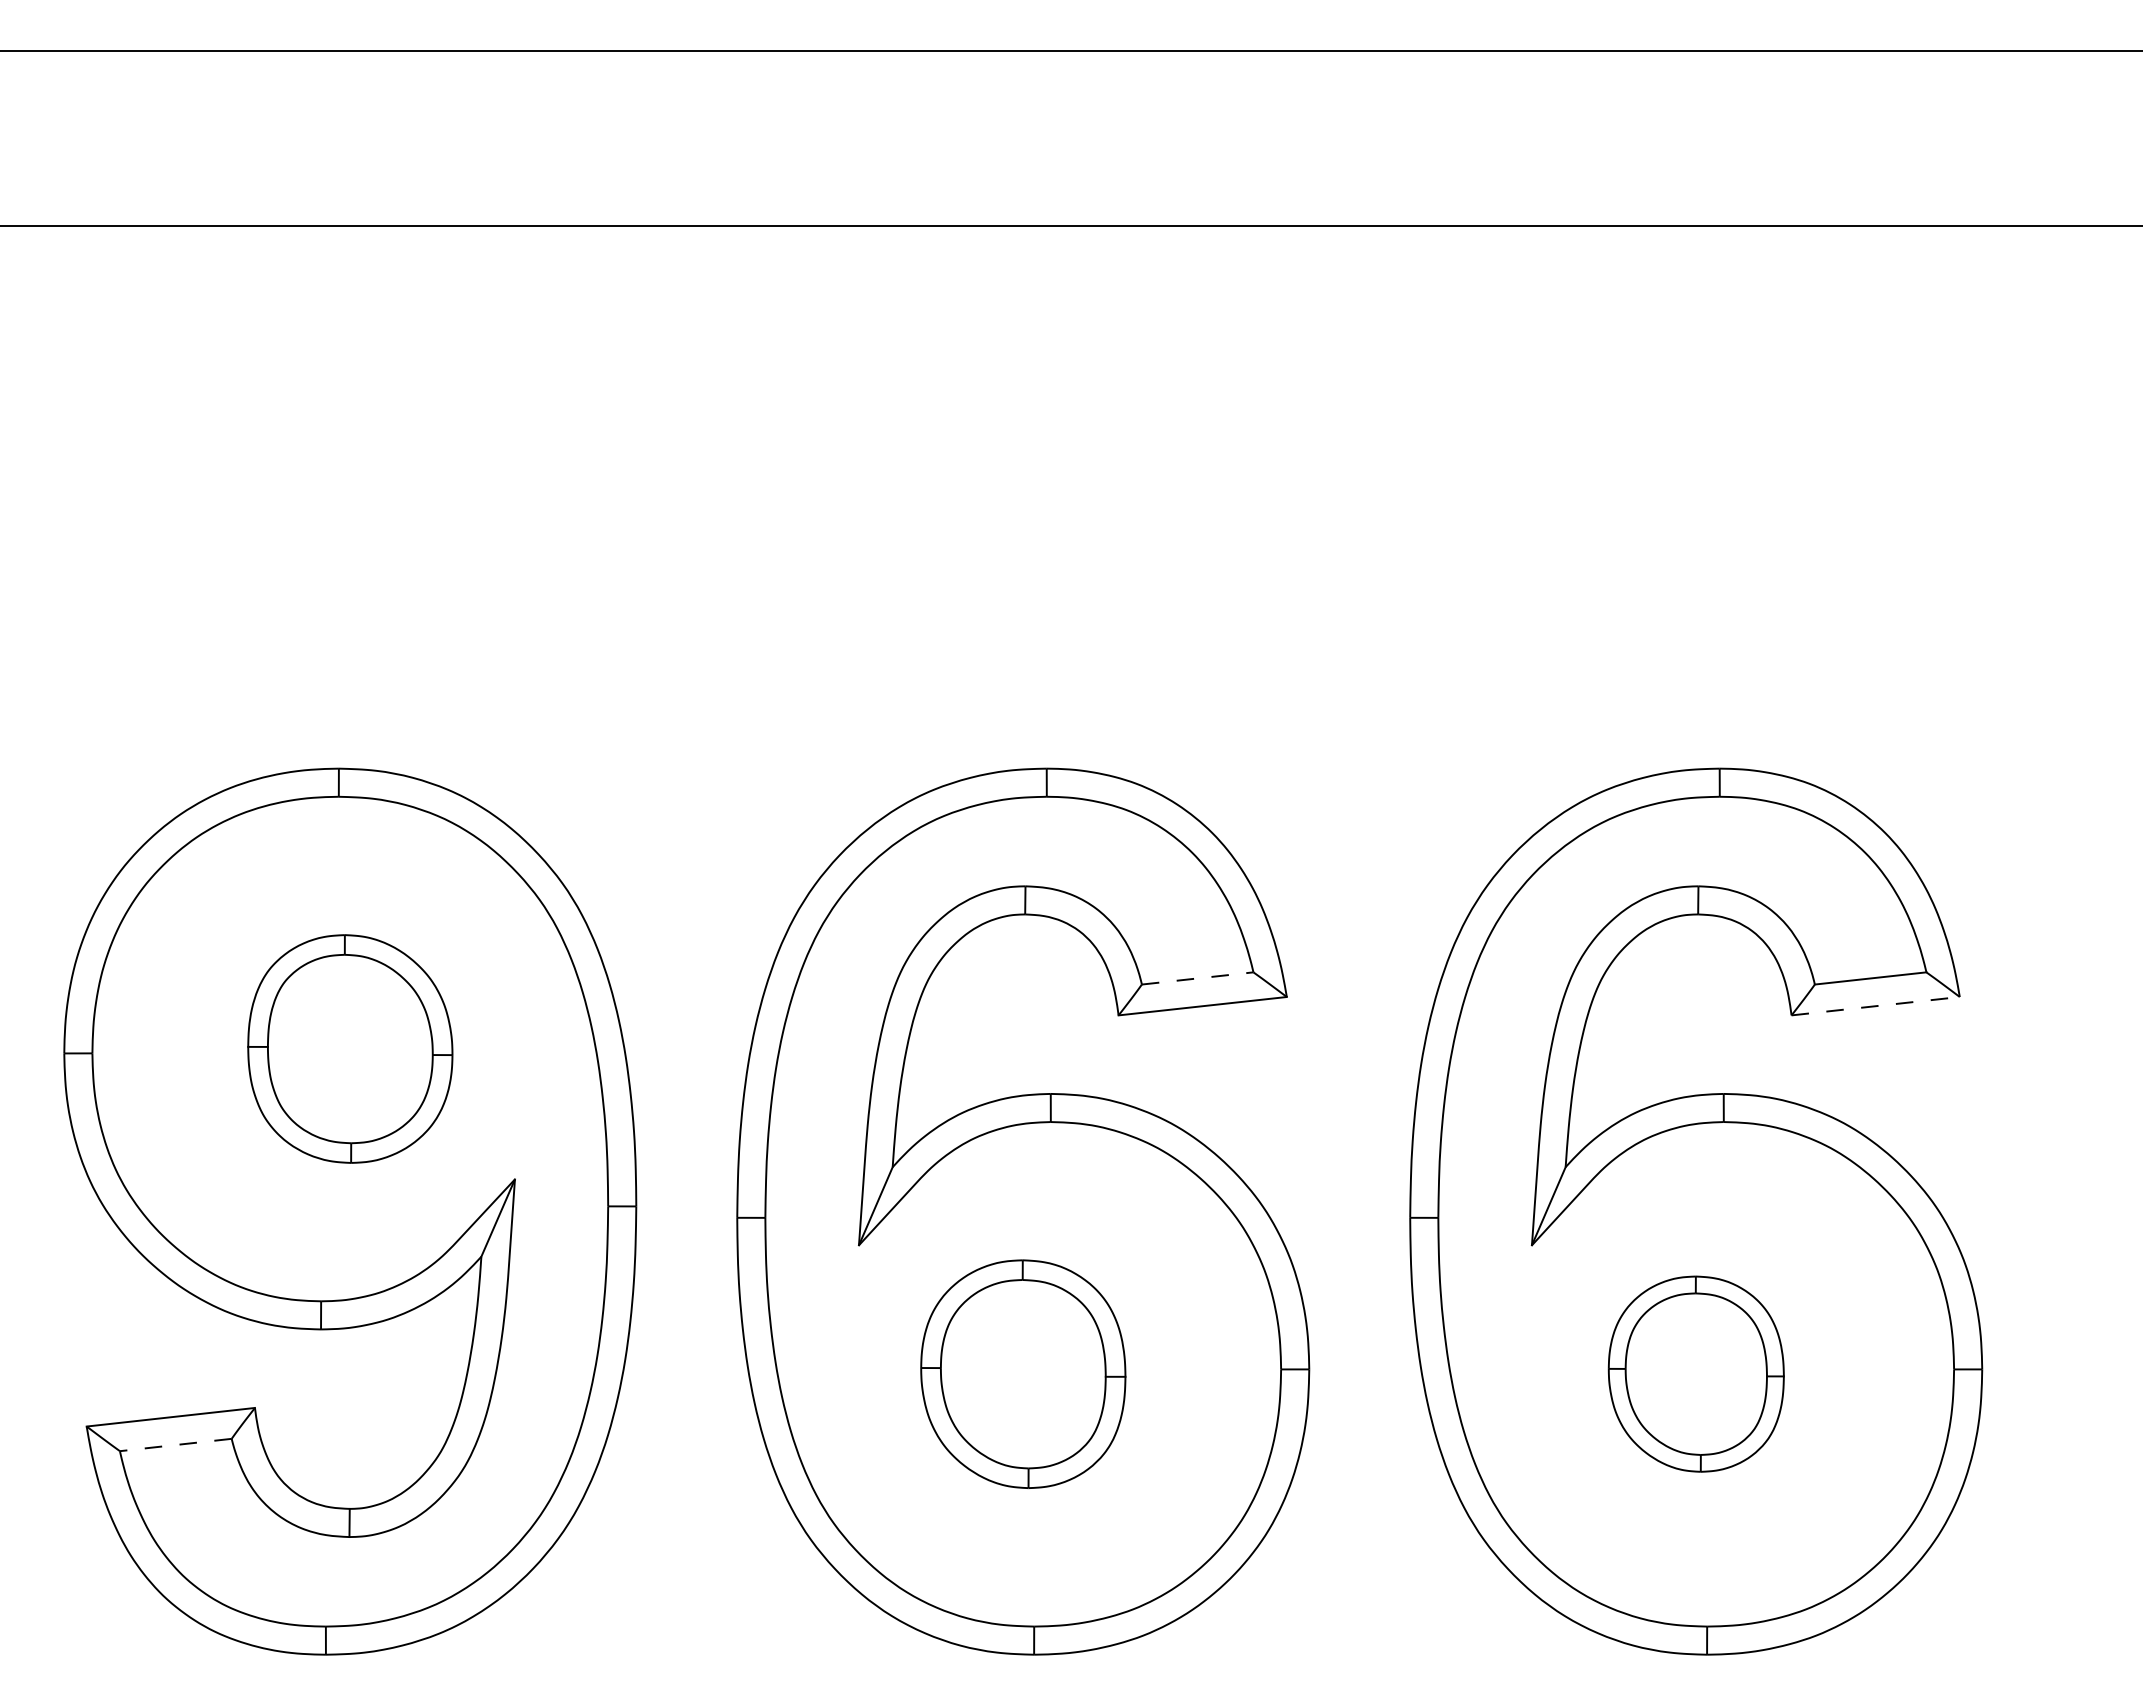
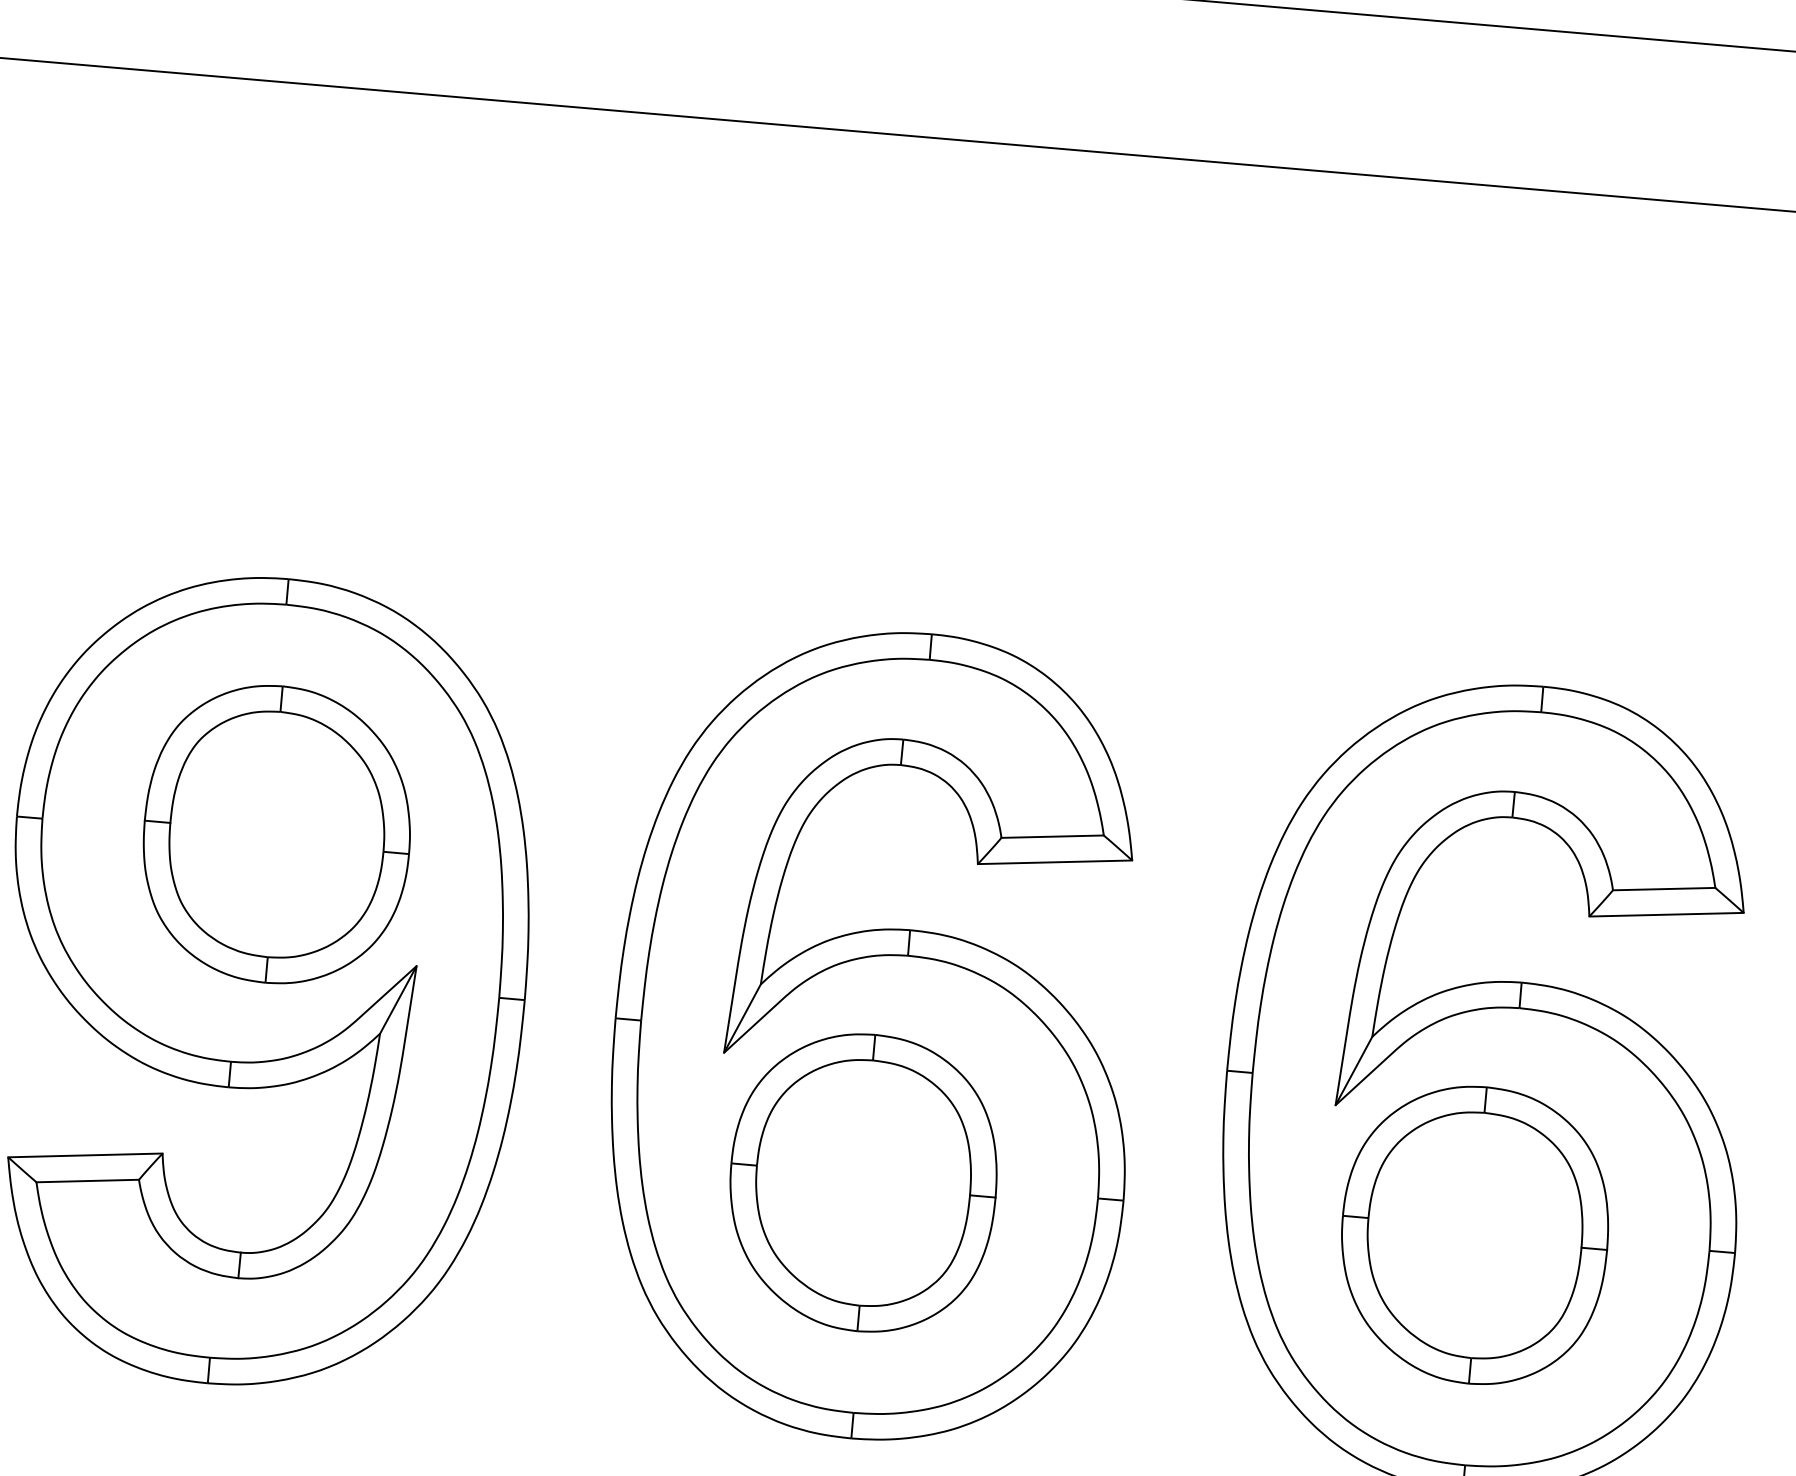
line: (1198, 978) -> (1053, 836), dashed -> solid
line: (1875, 1006) -> (1666, 914), dashed -> solid
part: (350, 1048) -> (277, 834), size x1.43
part: (1023, 1373) -> (863, 1182), size x1.43
part: (1696, 1373) -> (1475, 1234), size x1.67
line: (175, 1445) -> (87, 1181), dashed -> solid

